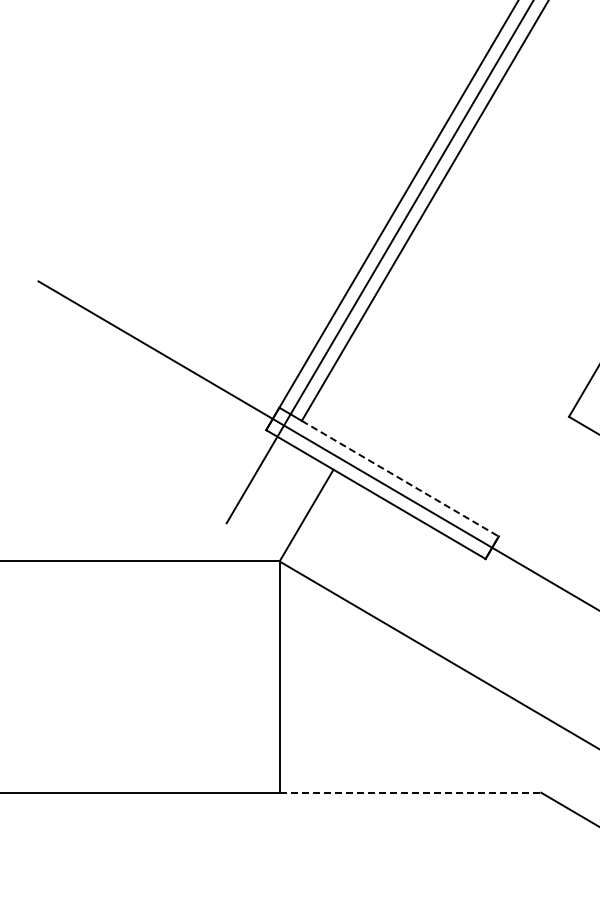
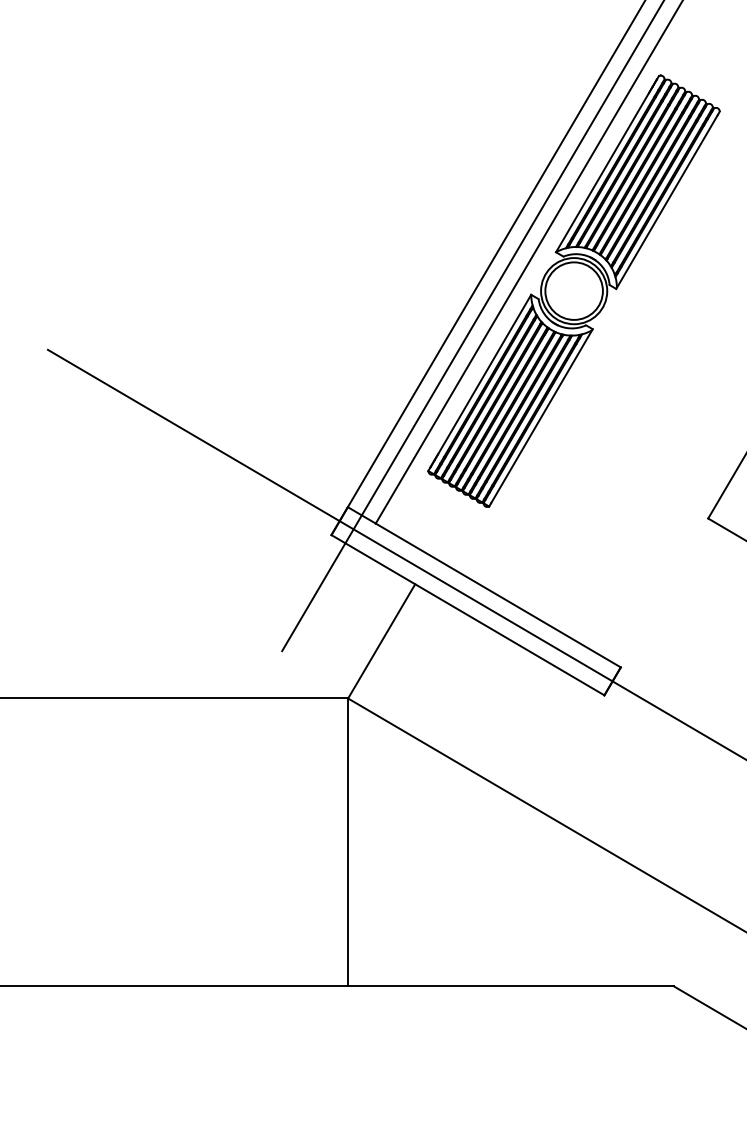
part: (461, 233) -> (574, 290), added
line: (400, 478) -> (498, 595), dashed -> solid
line: (410, 792) -> (510, 985), dashed -> solid

